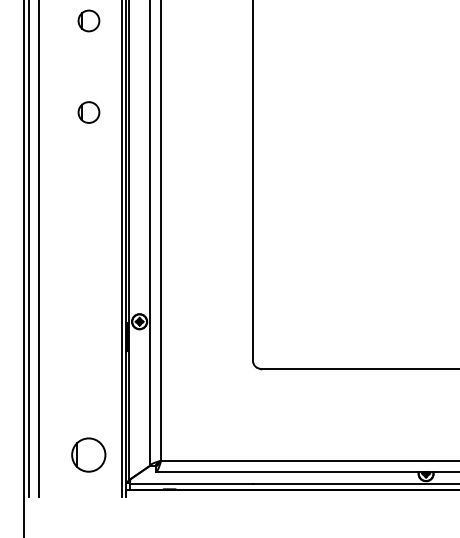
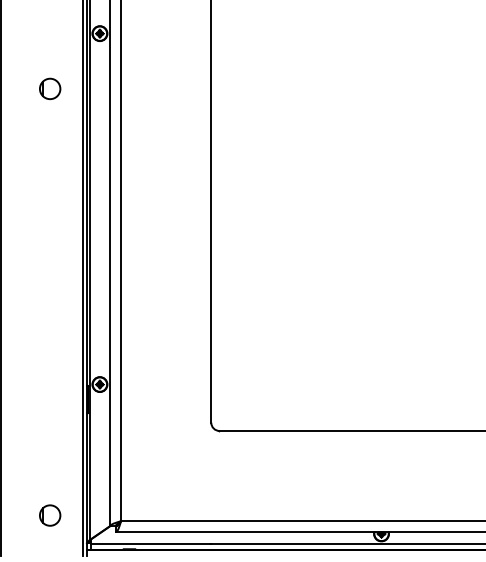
part: (89, 112) -> (50, 178), removed
part: (89, 454) -> (50, 515), size x0.62

